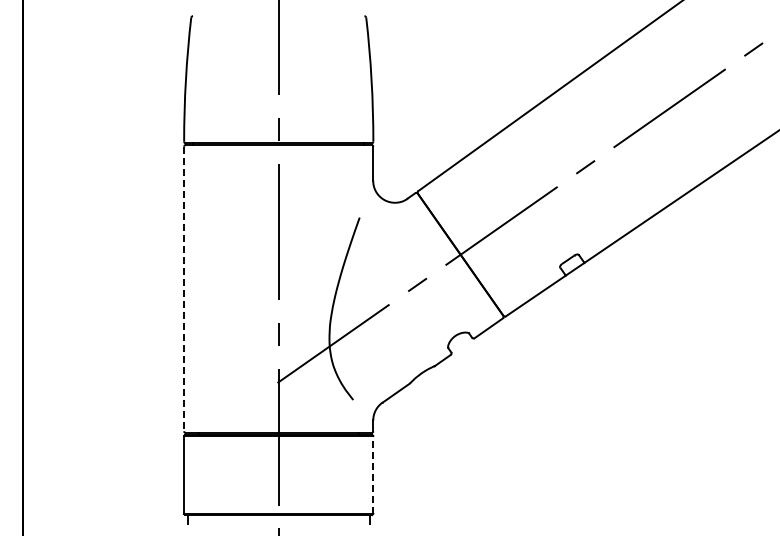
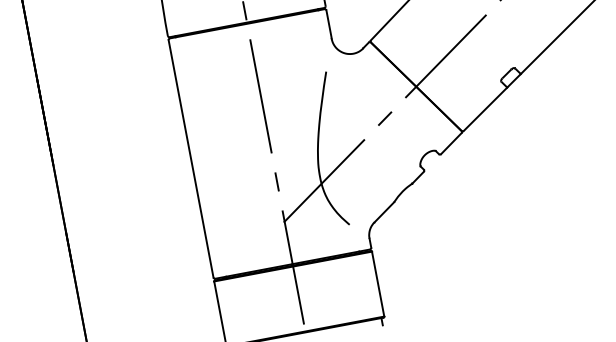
line: (184, 289) -> (191, 159), dashed -> solid
line: (373, 474) -> (378, 283), dashed -> solid

